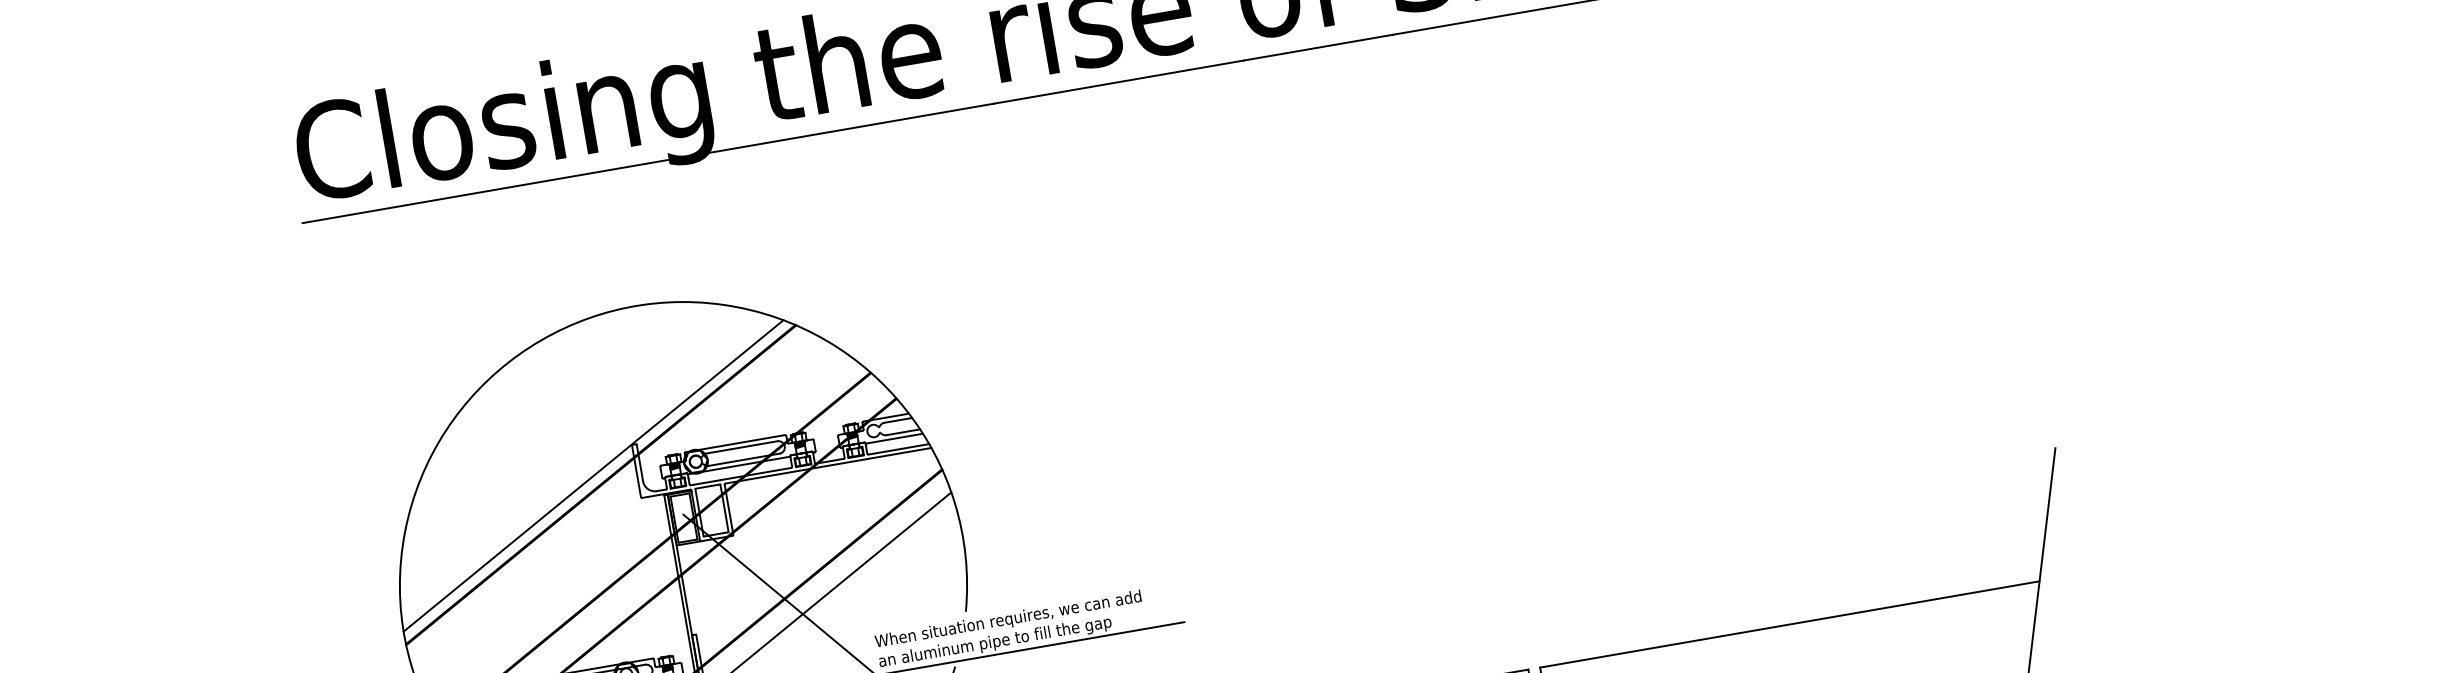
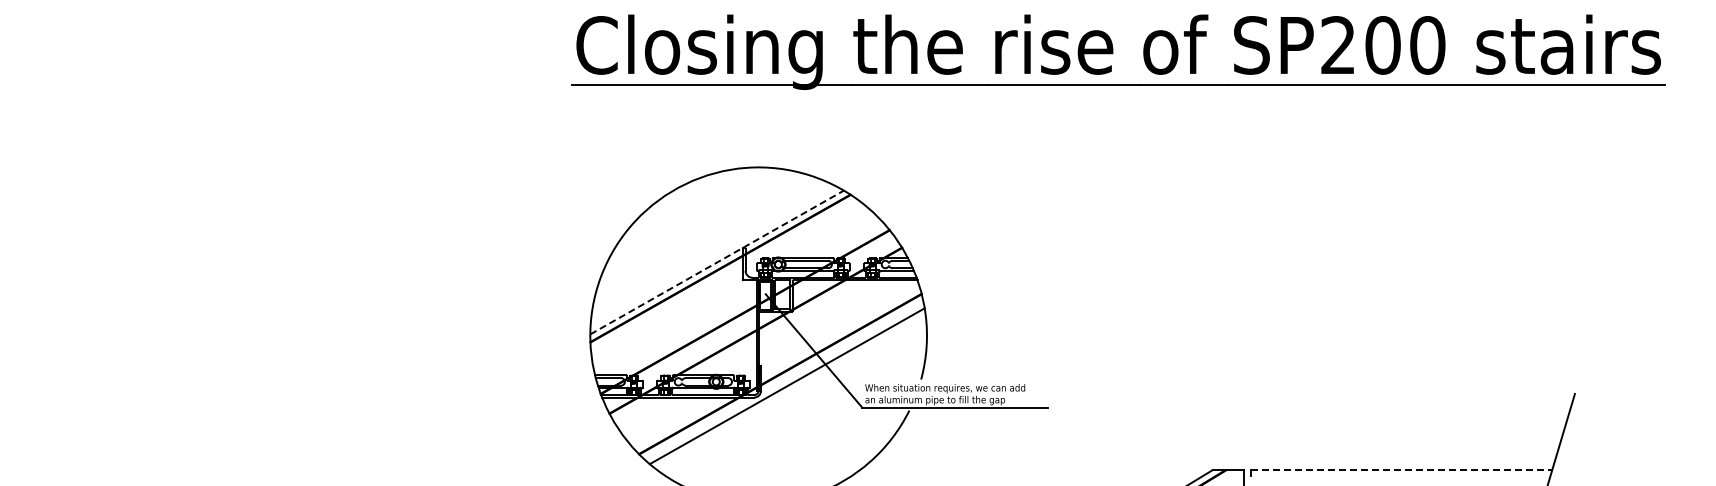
line: (594, 475) -> (717, 262), solid -> dashed
line: (1791, 624) -> (1402, 470), solid -> dashed

